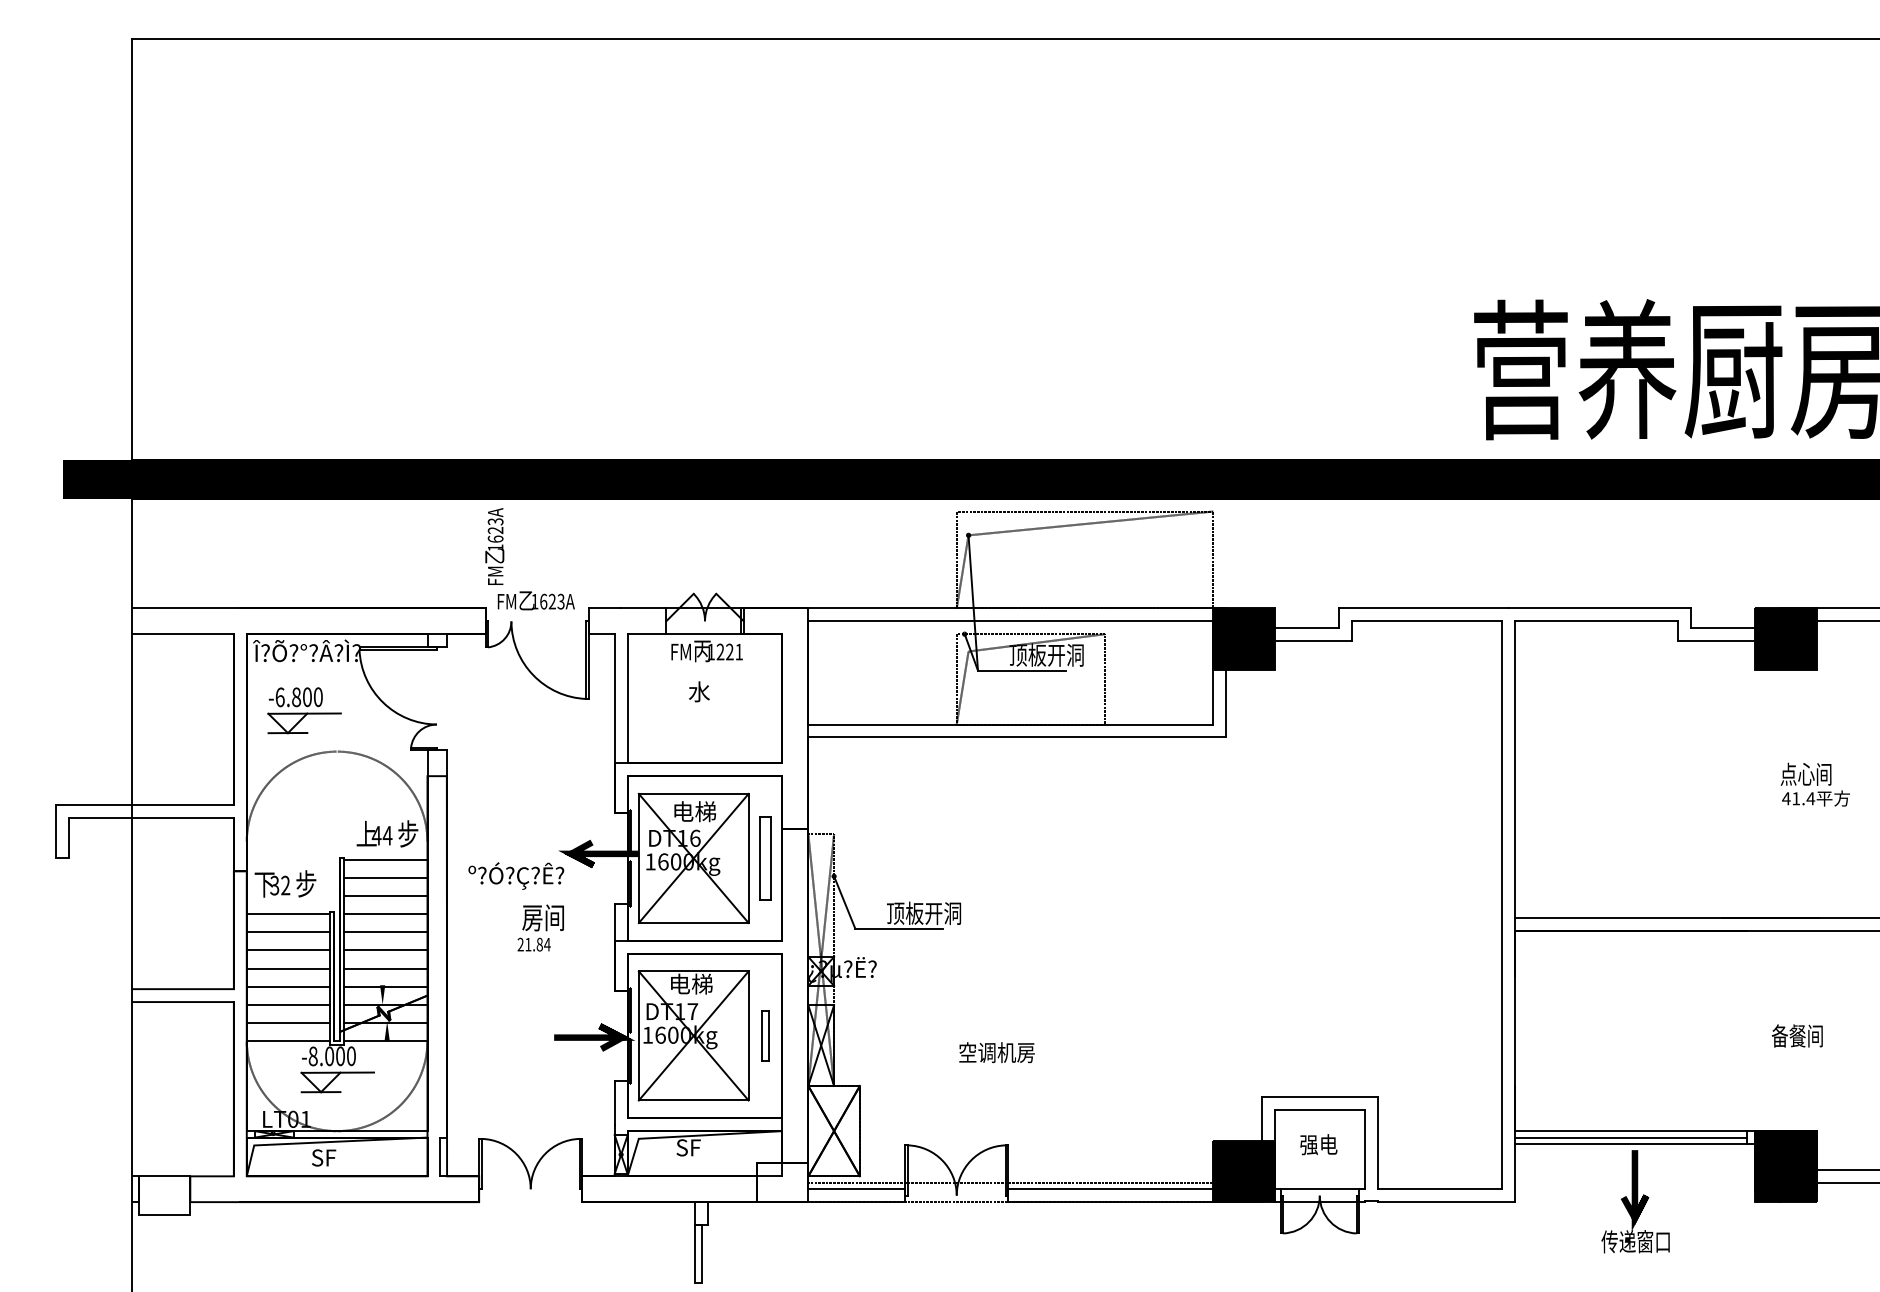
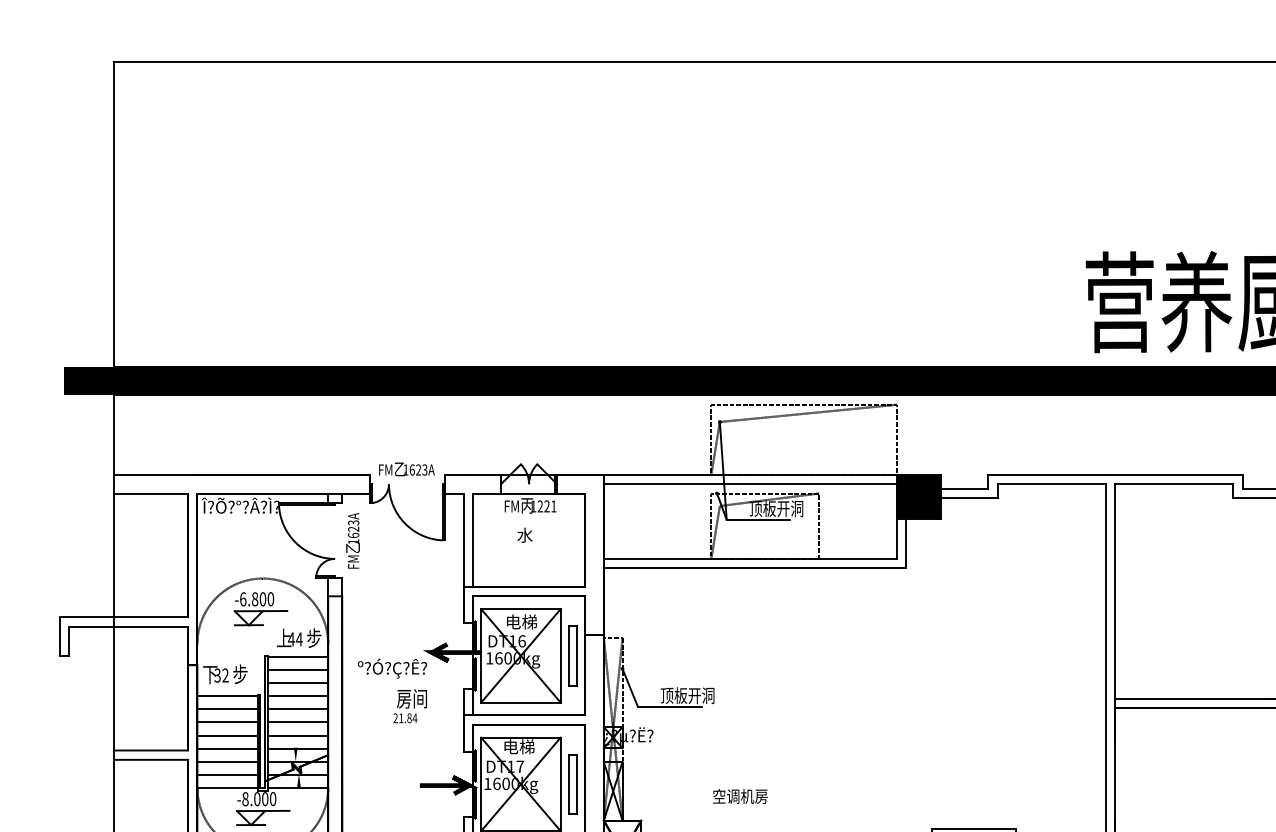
text: (494, 546) -> (352, 540), moved
part: (304, 710) -> (260, 608), moved
part: (765, 1035) -> (572, 784), size x1.67

